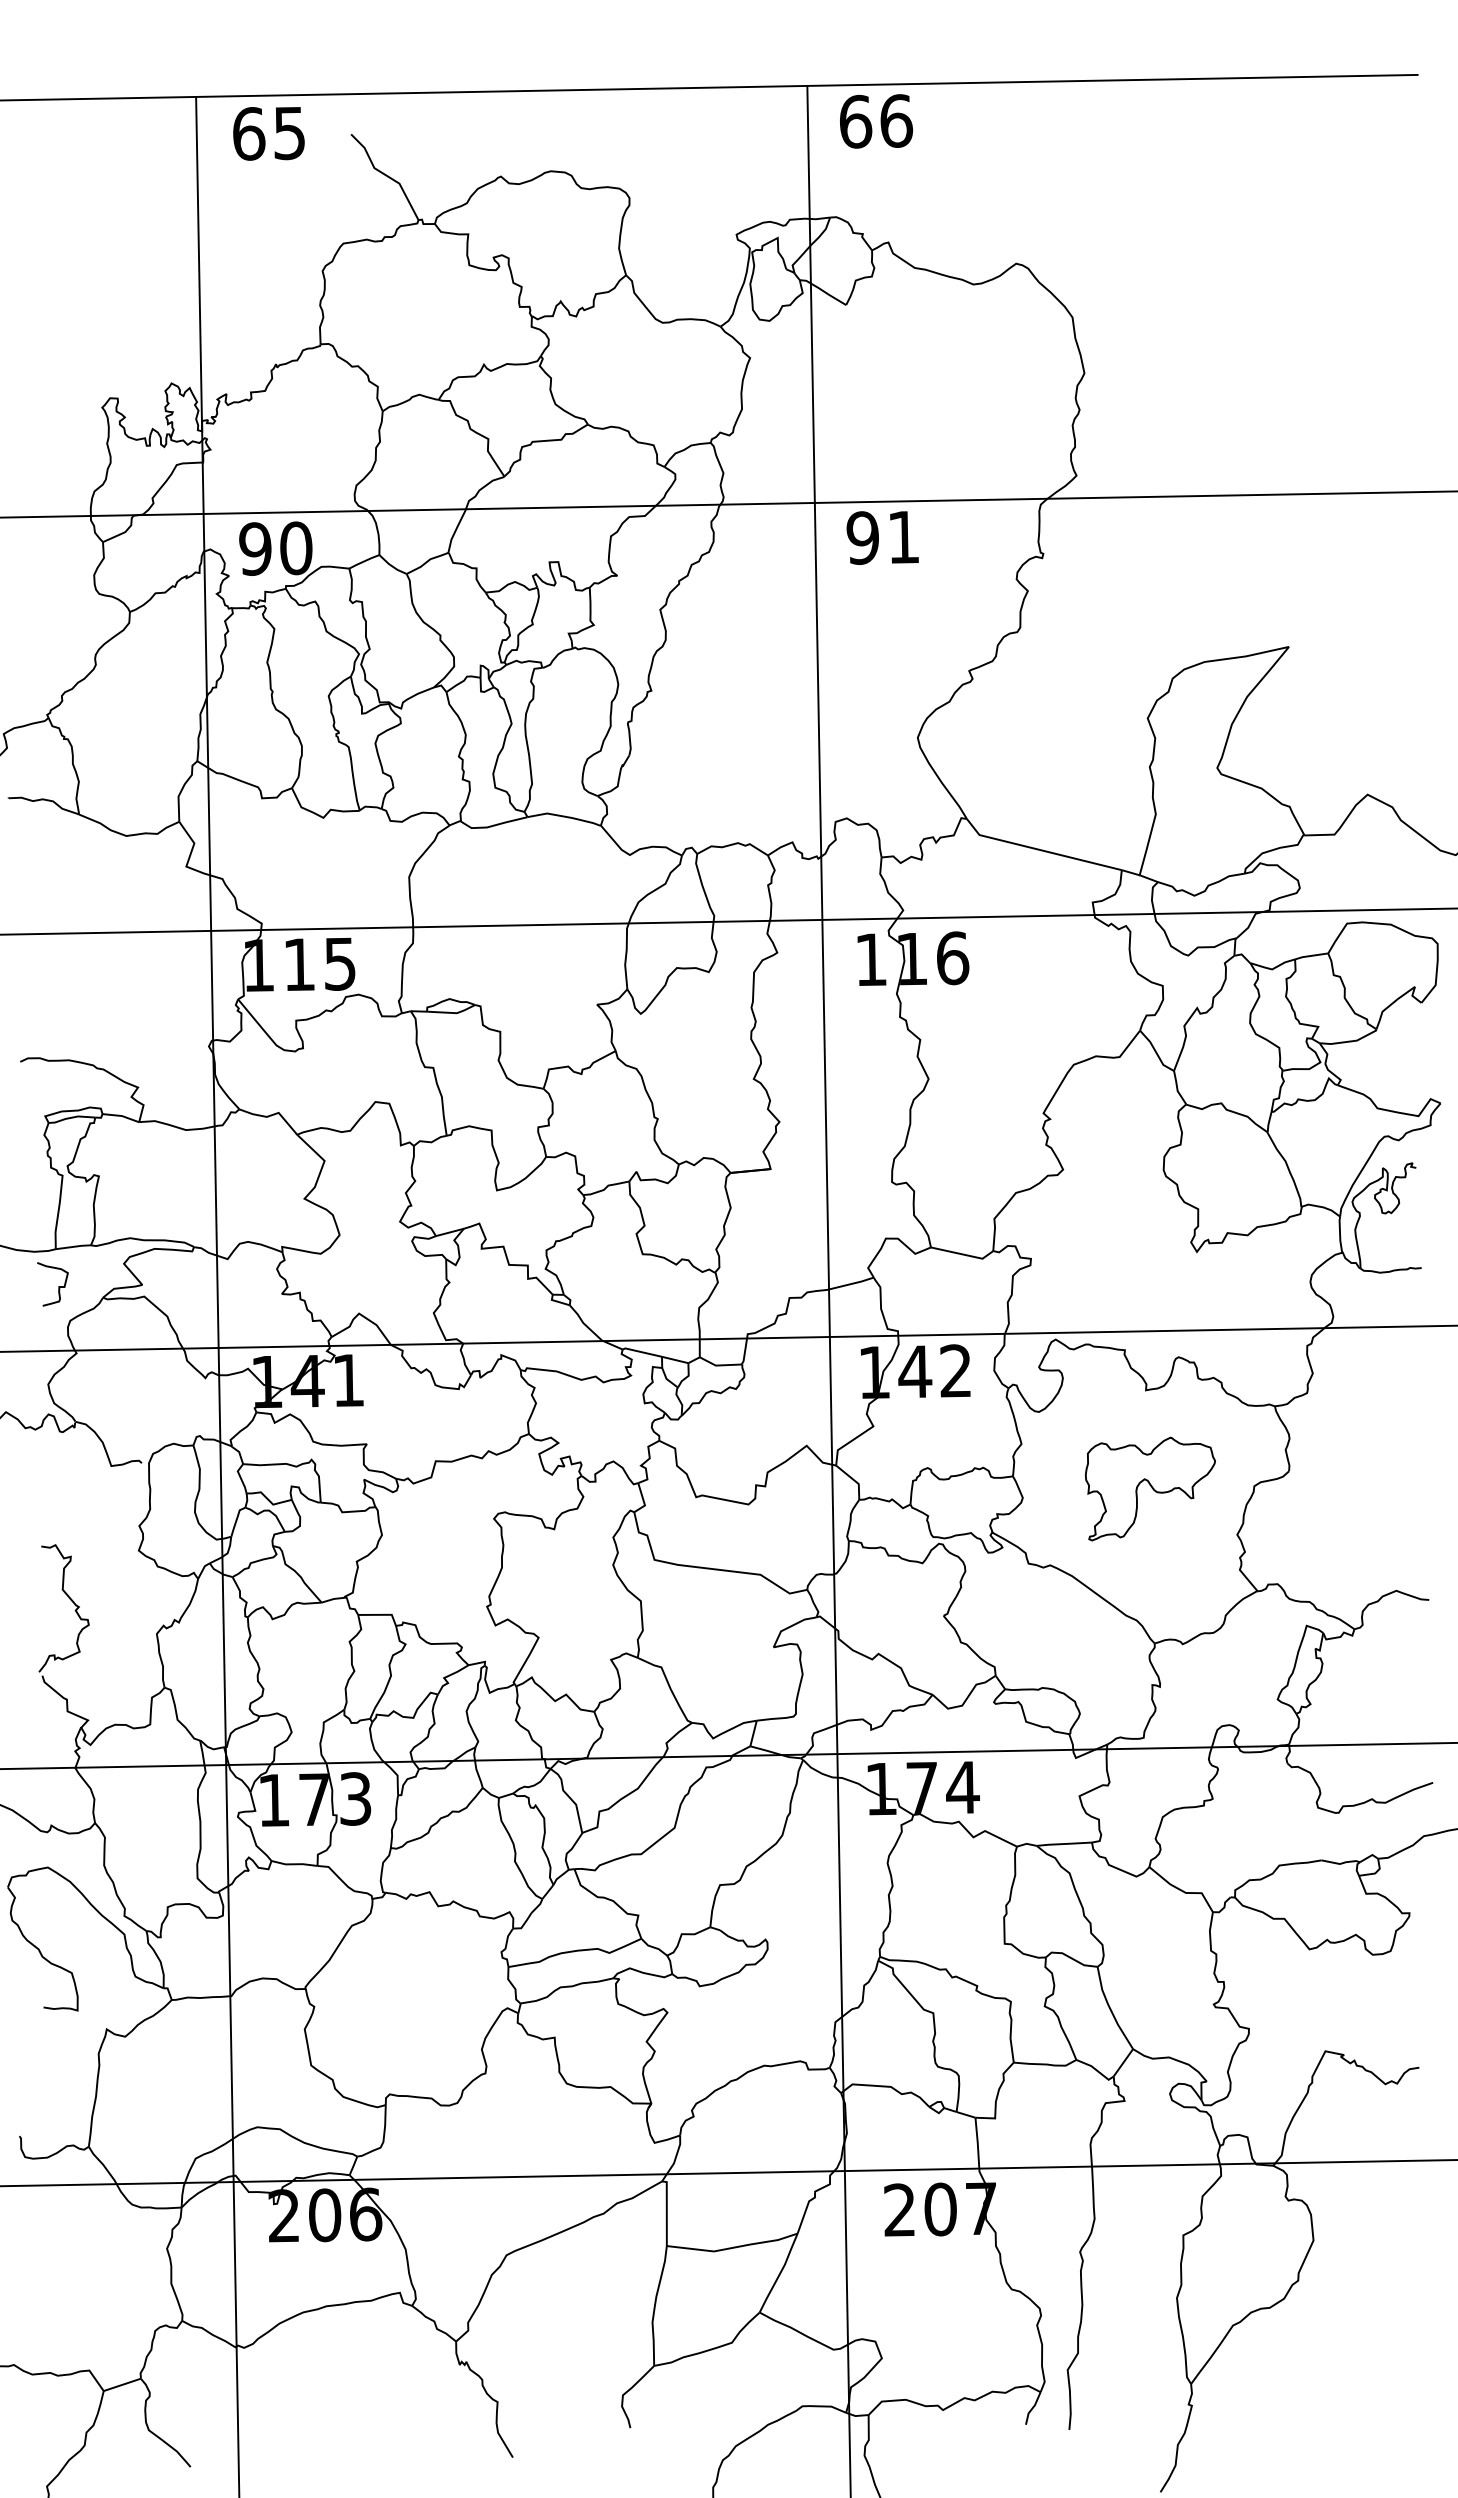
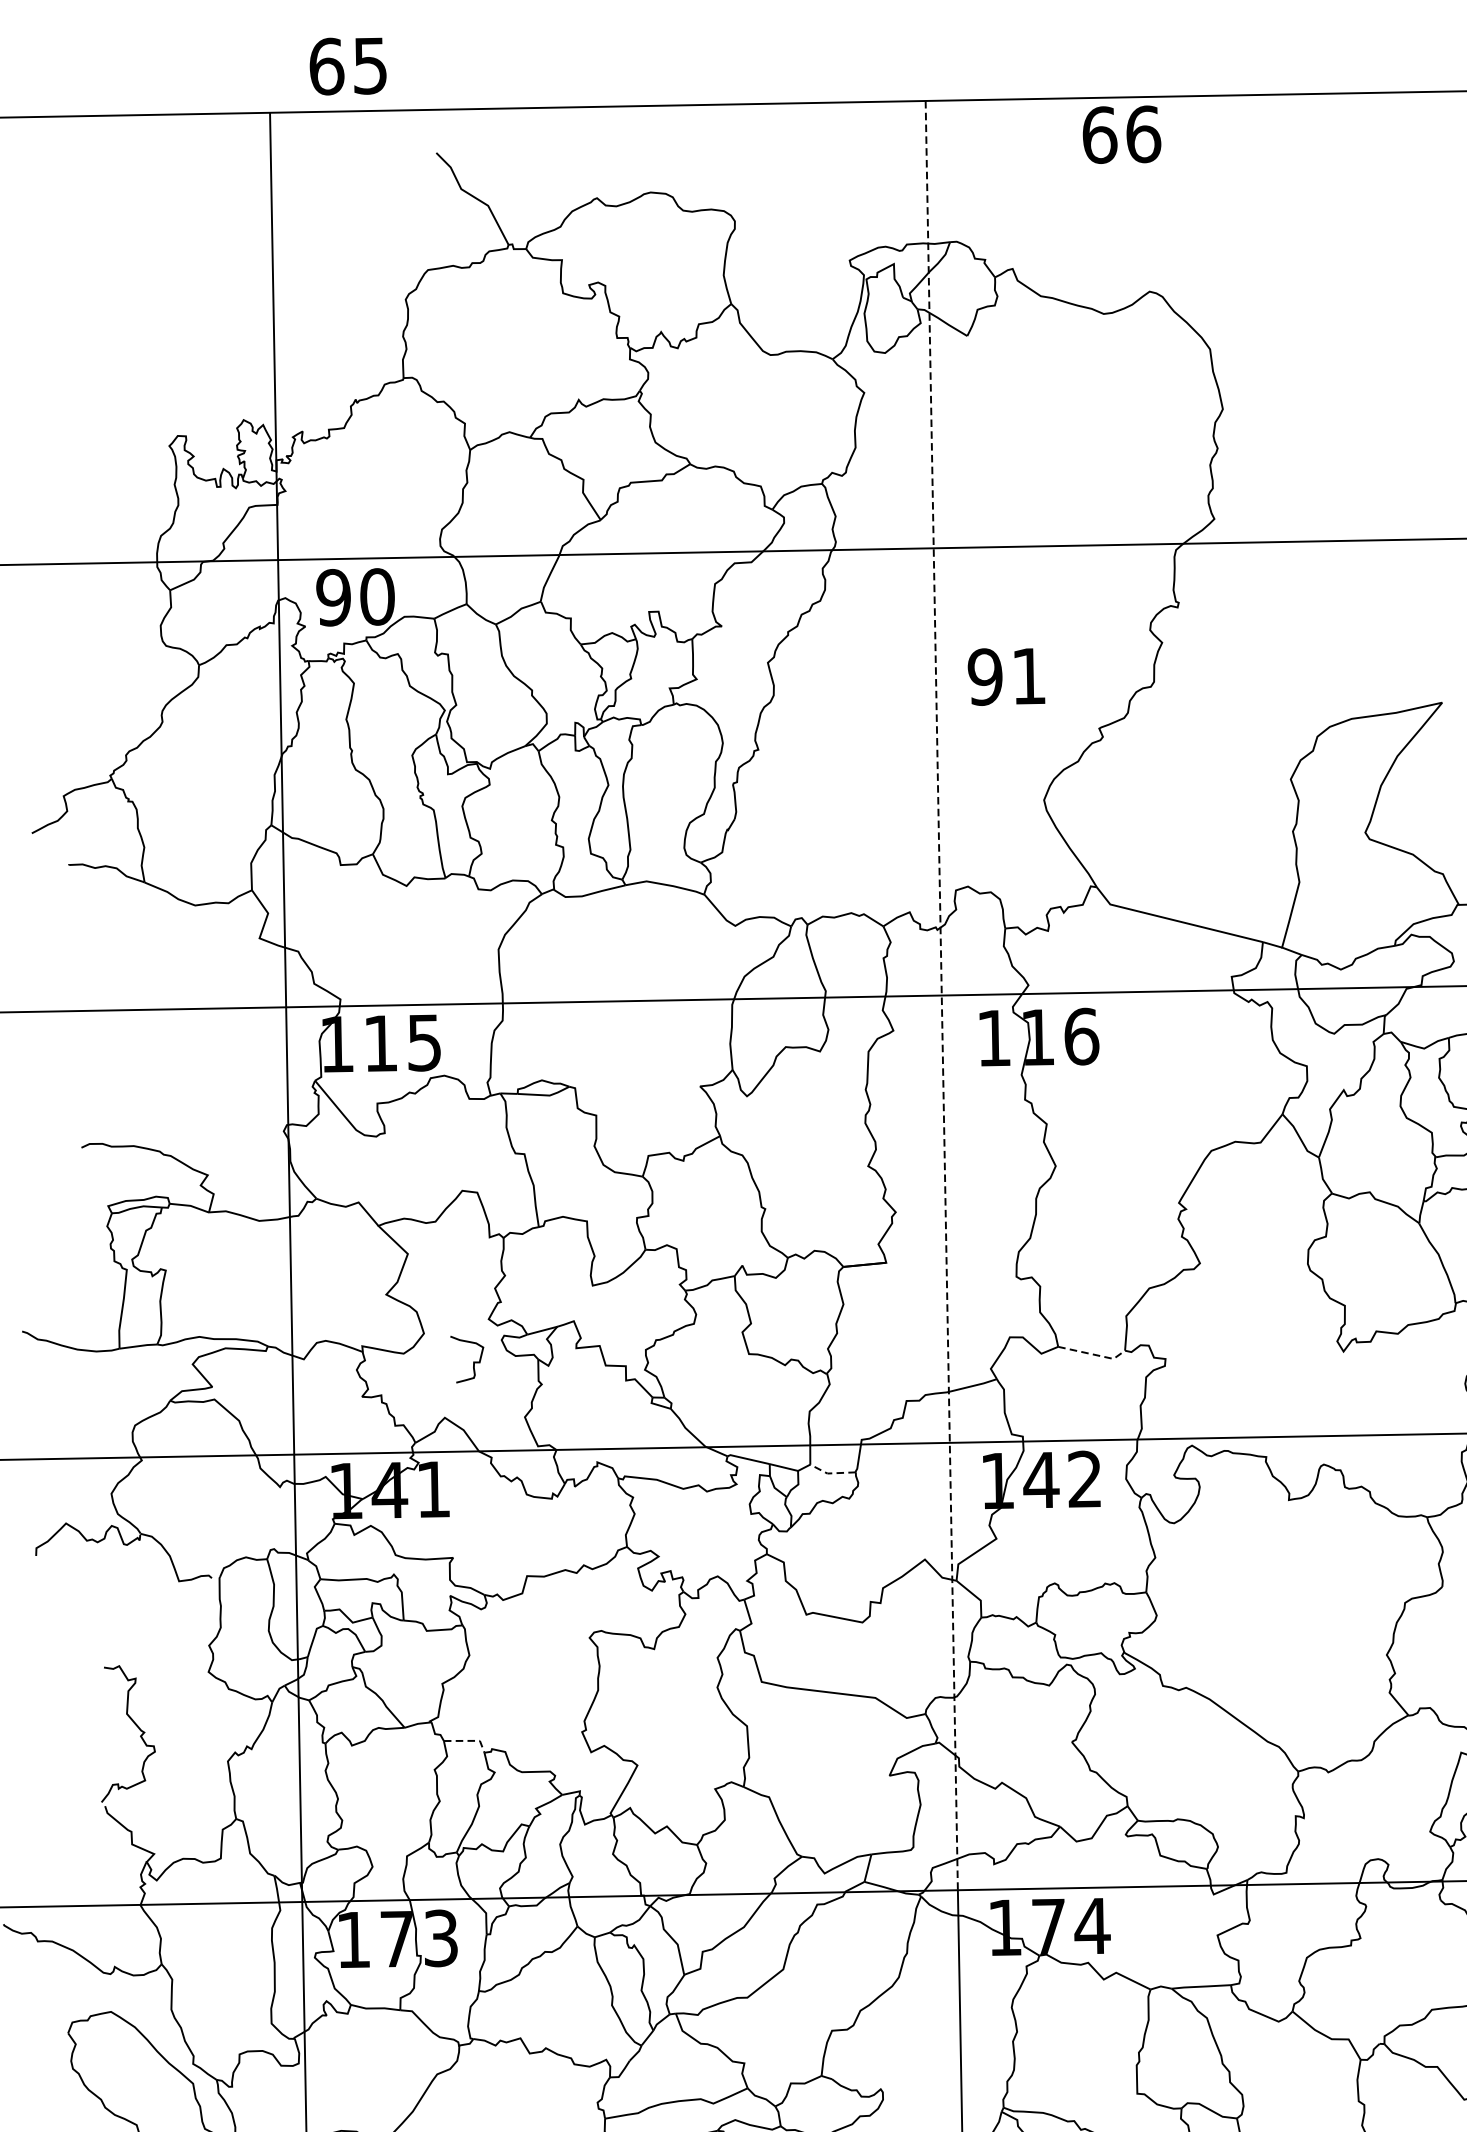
text: (876, 121) -> (1122, 134), moved
text: (268, 133) -> (347, 66), moved
text: (882, 537) -> (1006, 676), moved
line: (822, 920) -> (941, 996), solid -> dashed
line: (964, 1254) -> (1094, 1354), solid -> dashed
curve: (58, 1286) -> (473, 1361), moved
line: (718, 1365) -> (830, 1473), solid -> dashed
part: (1149, 1488) -> (1292, 1605), removed
line: (381, 1614) -> (468, 1740), solid -> dashed

